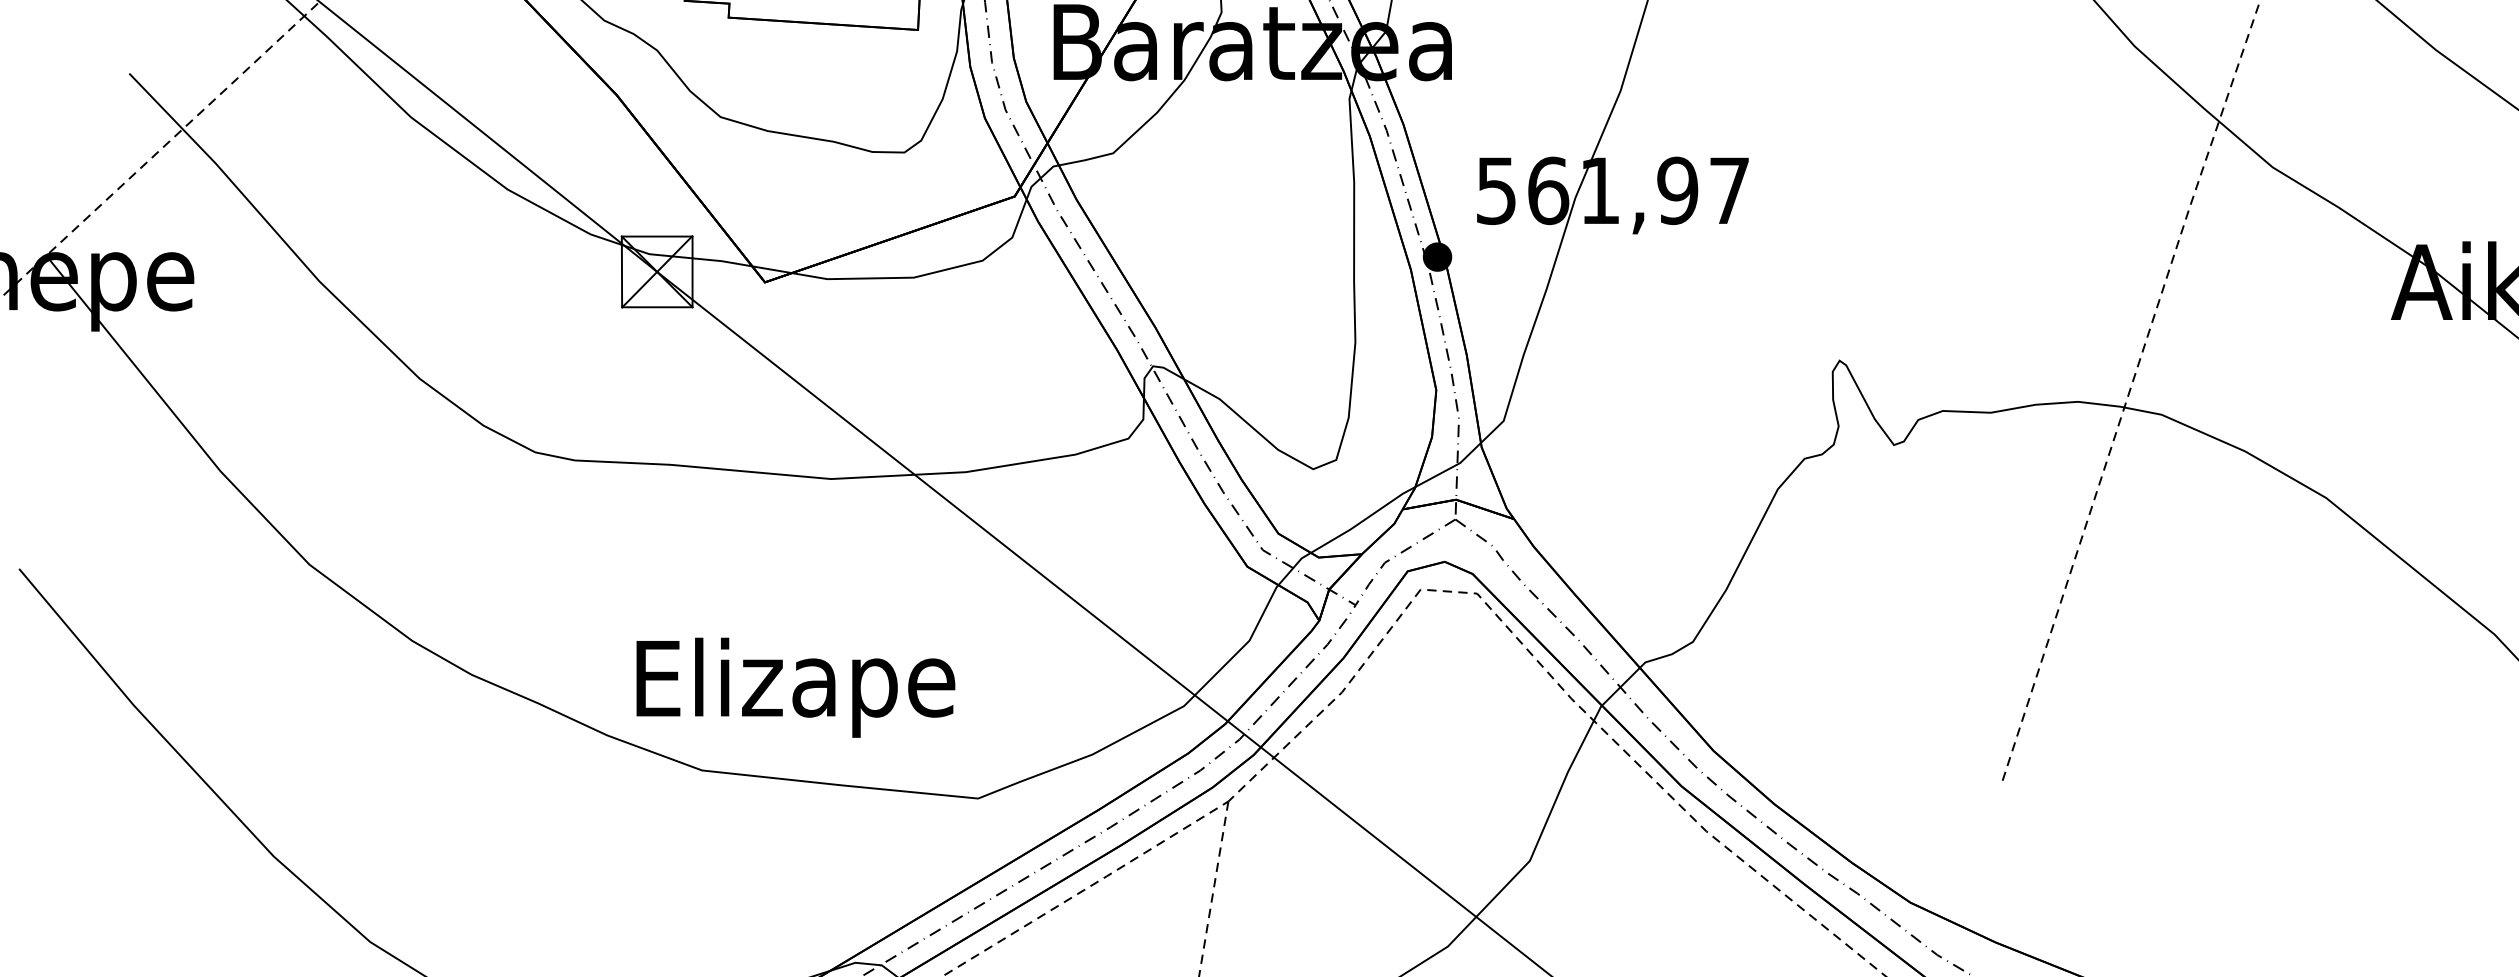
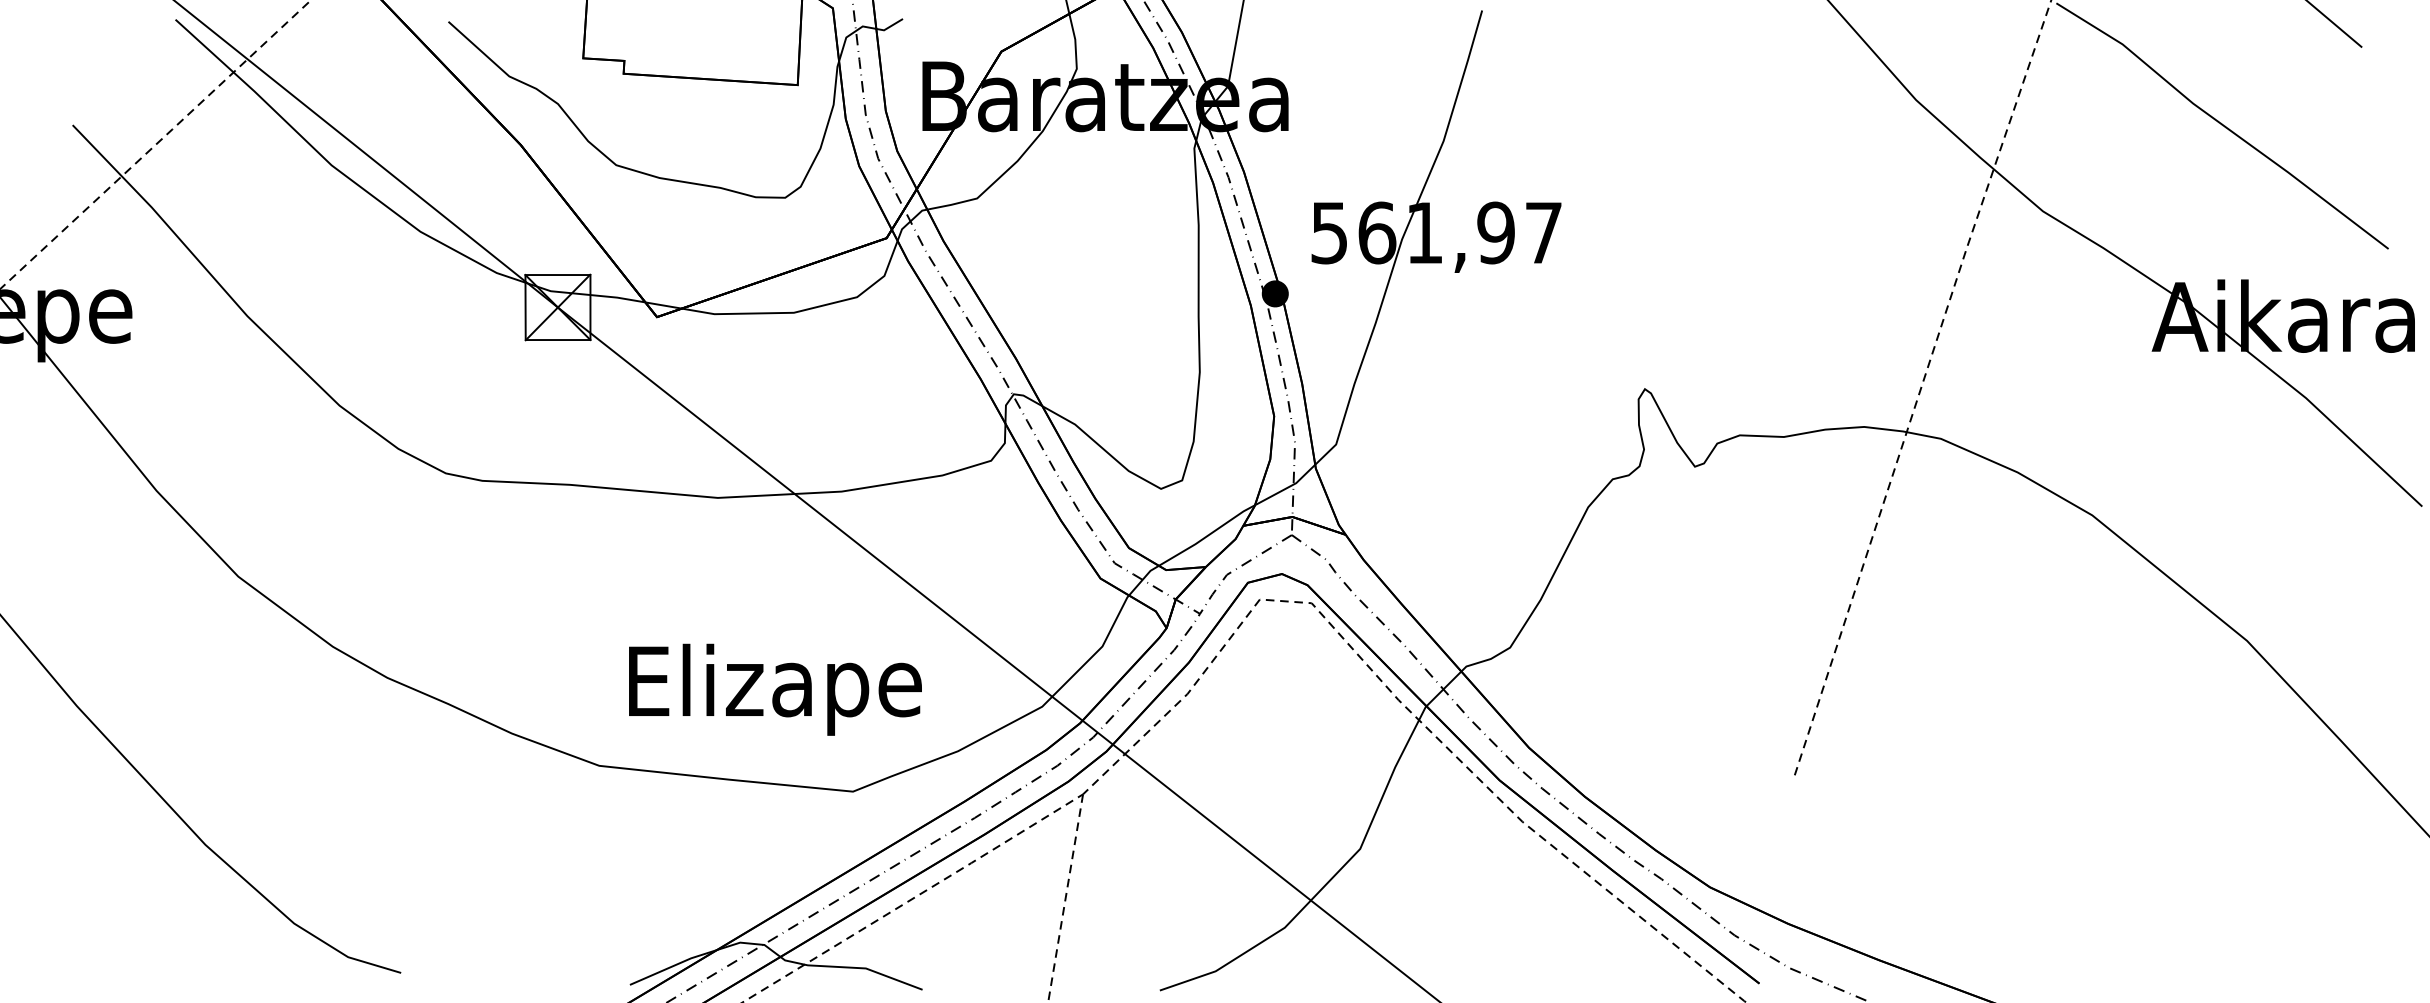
text: (795, 687) -> (775, 689), moved

